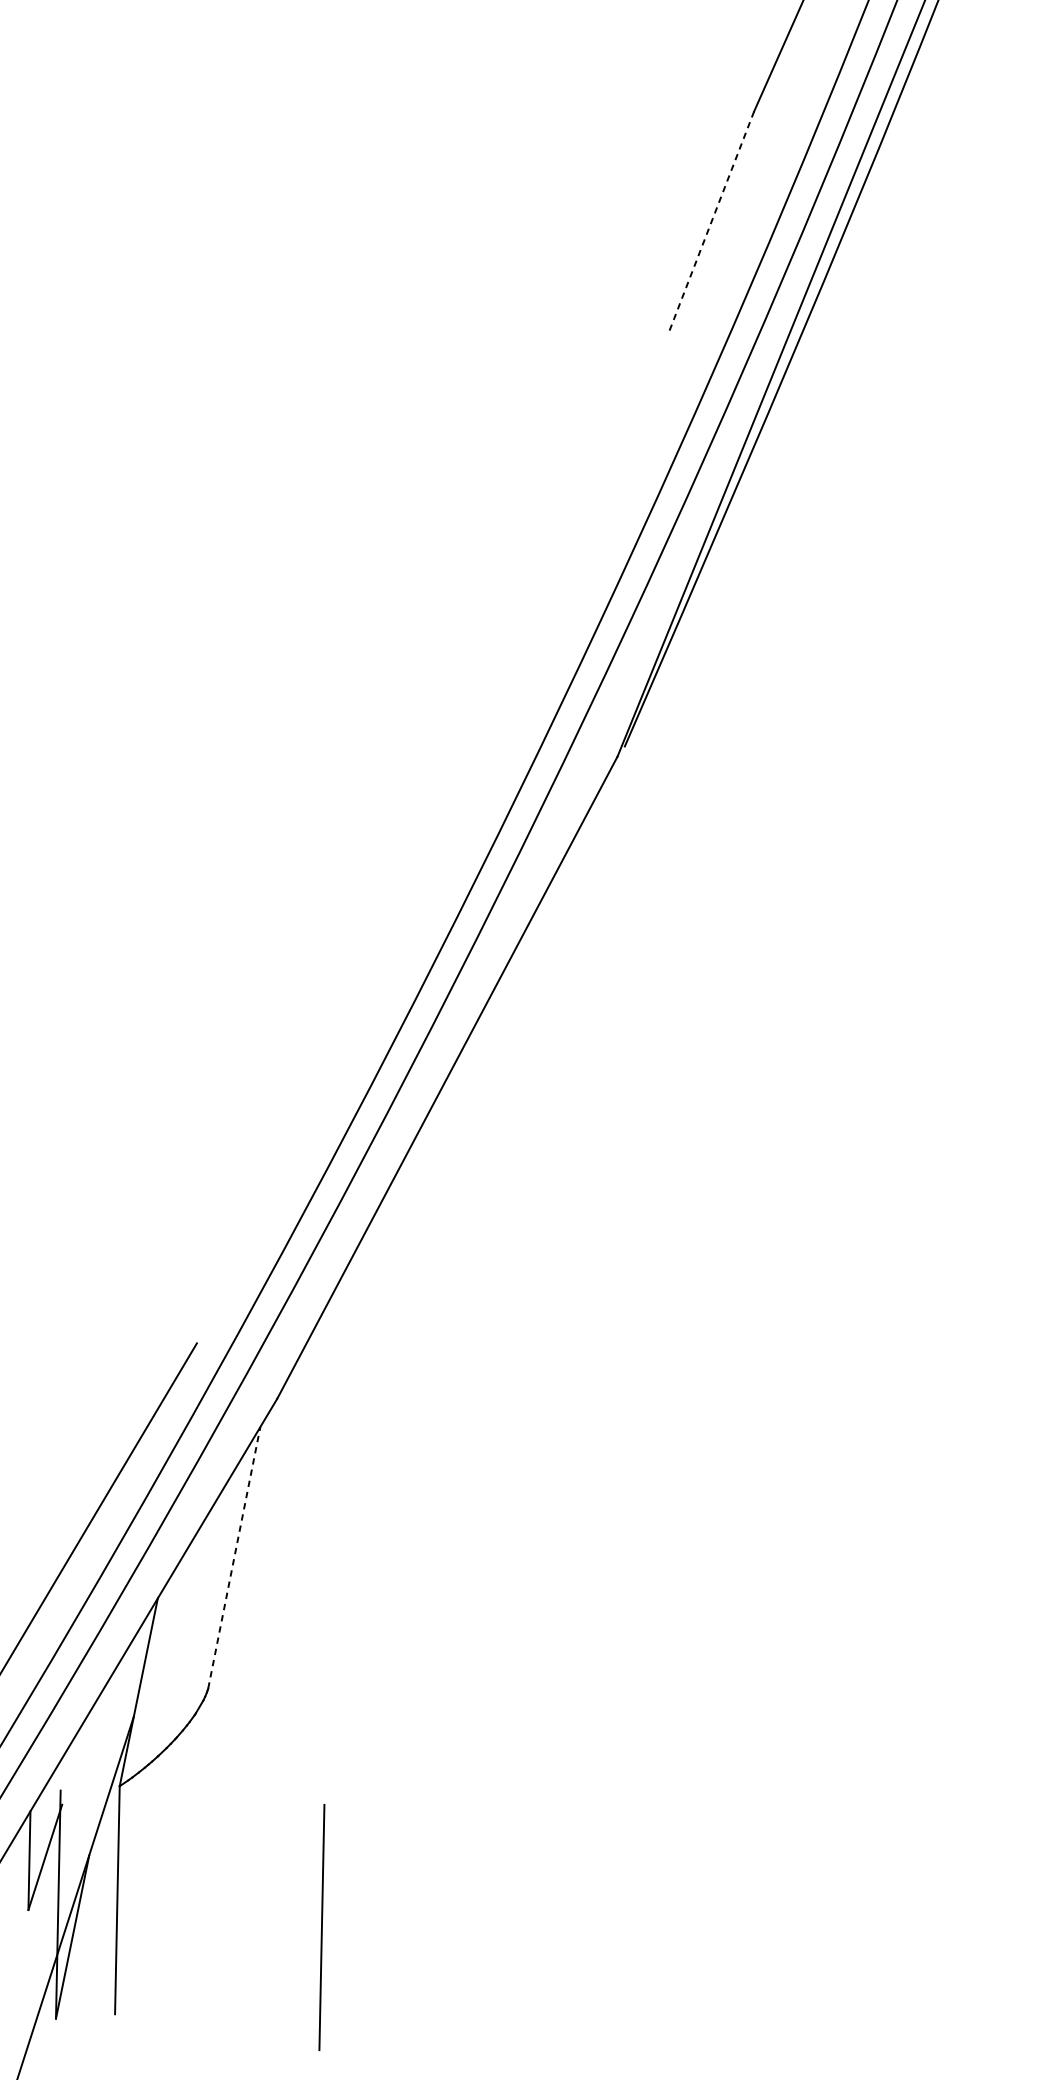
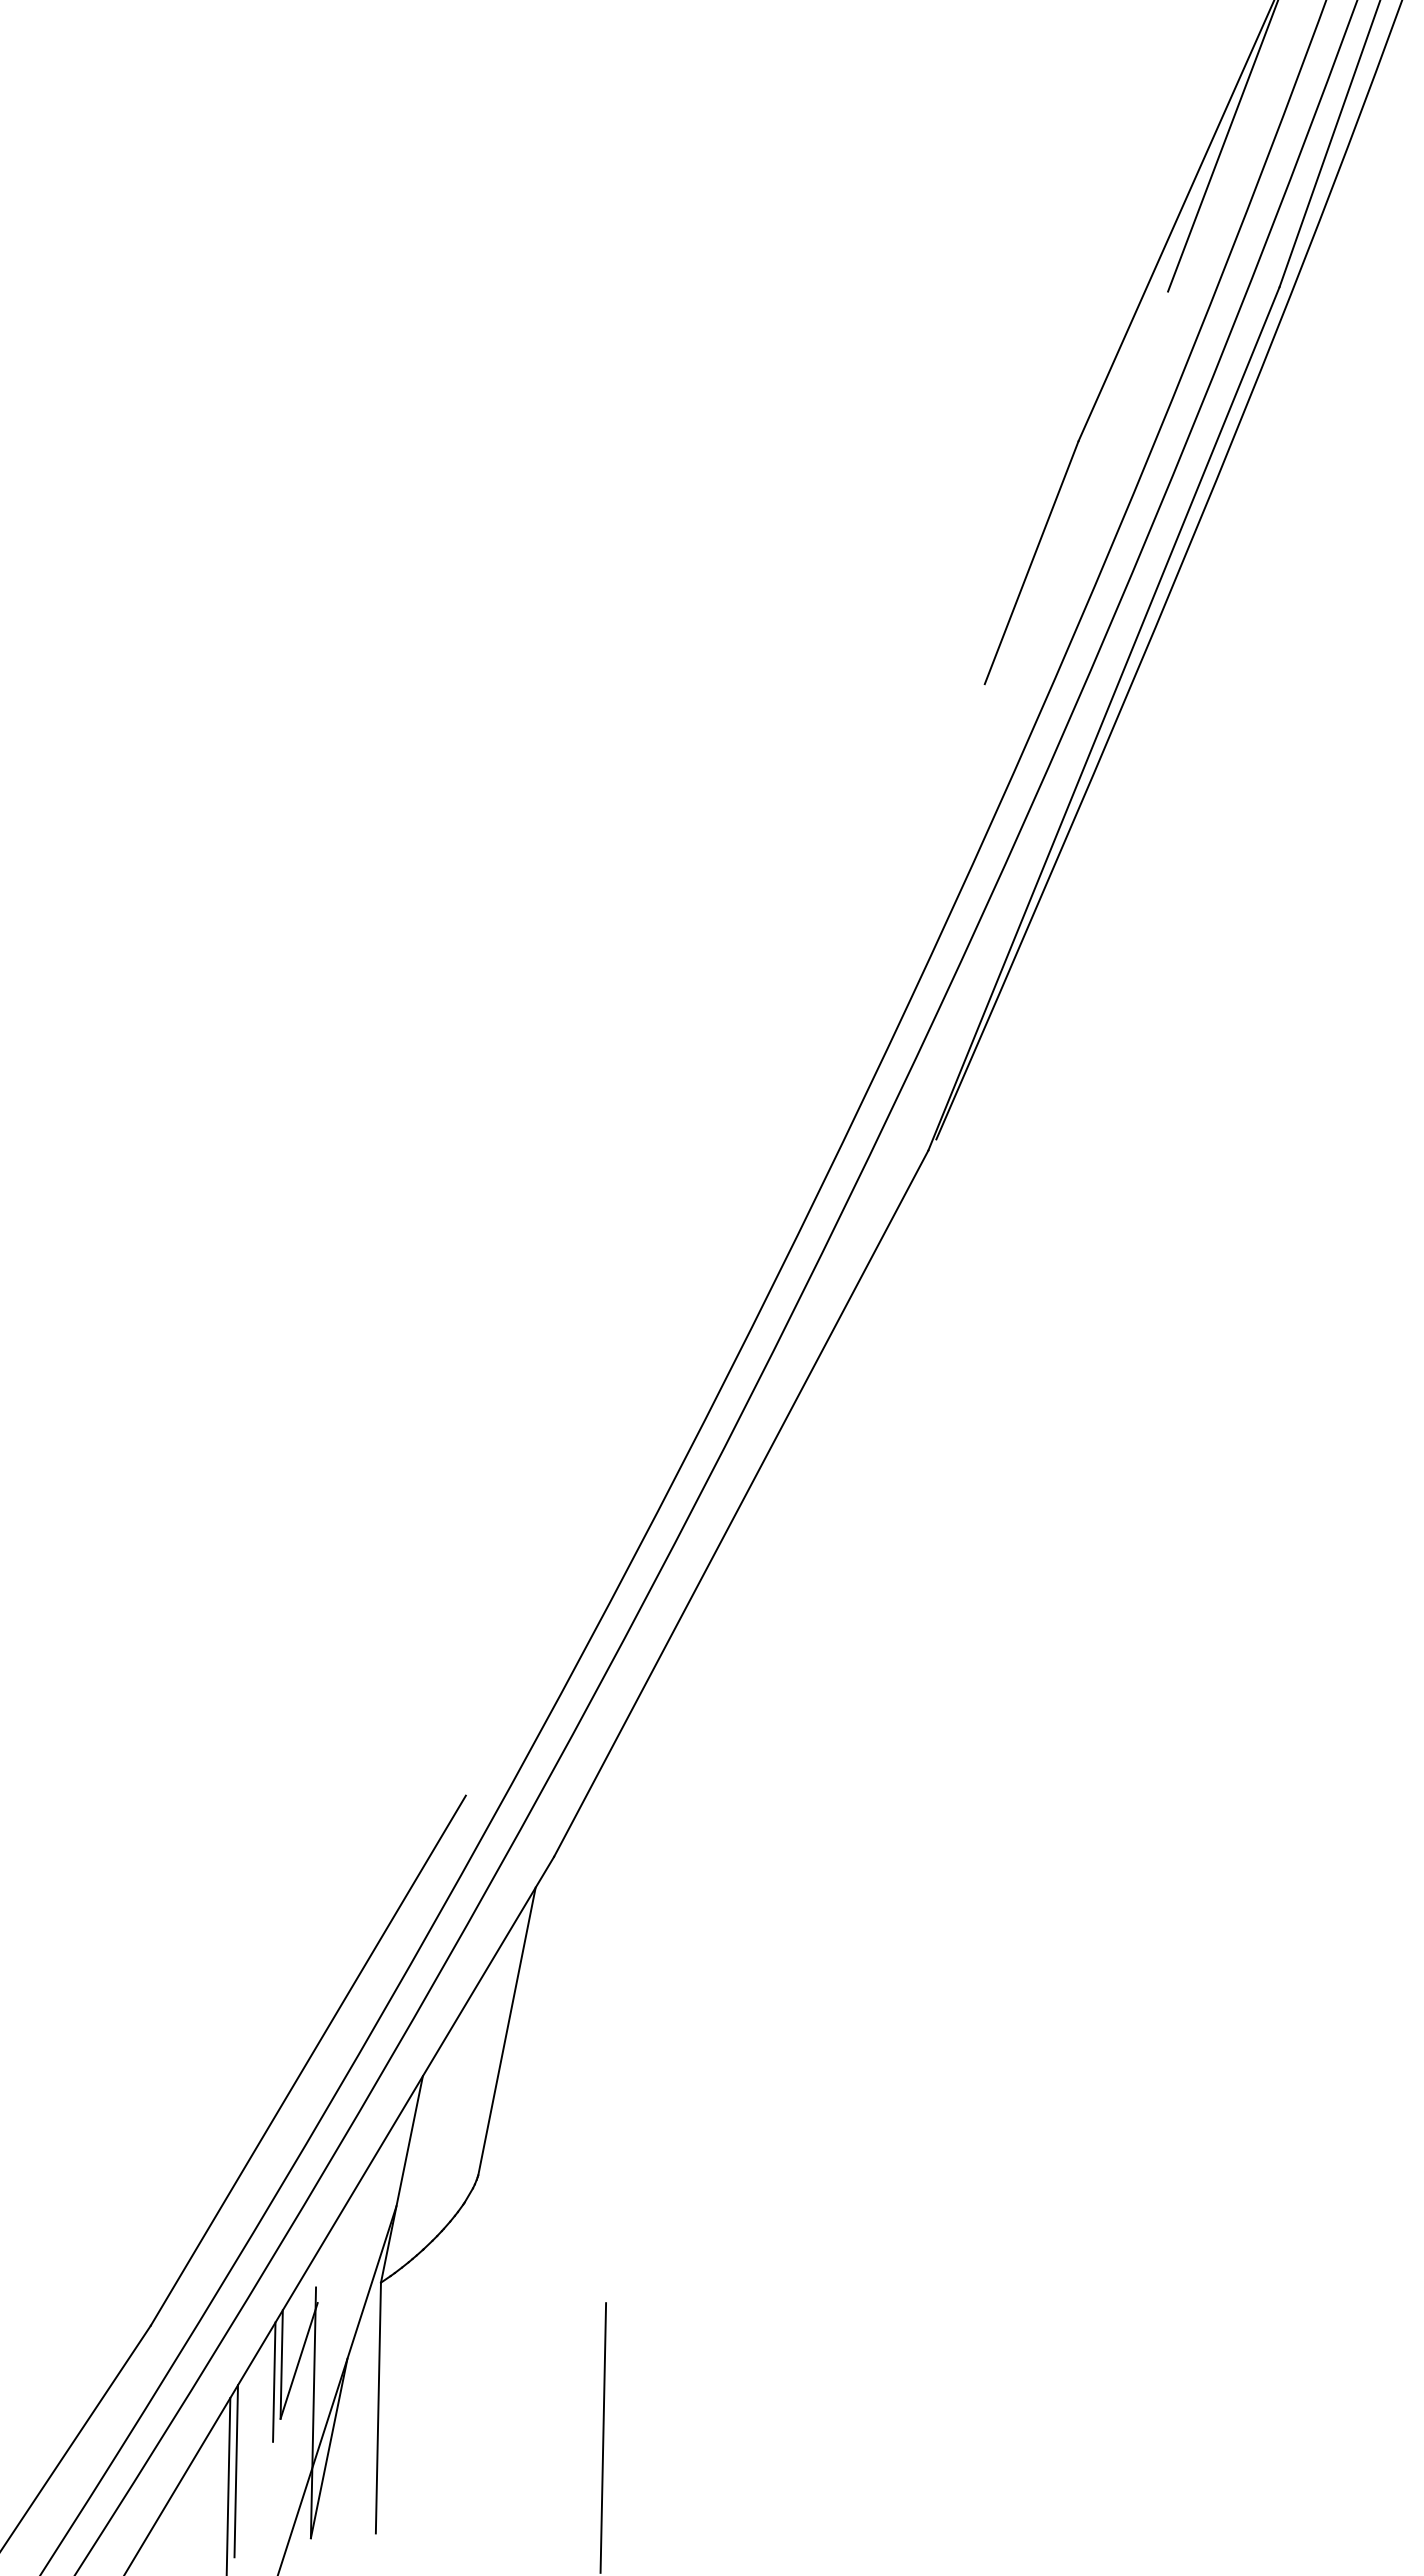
line: (711, 222) -> (1031, 563), dashed -> solid
line: (233, 1557) -> (506, 2031), dashed -> solid
line: (22, 1876) -> (274, 2381), added

